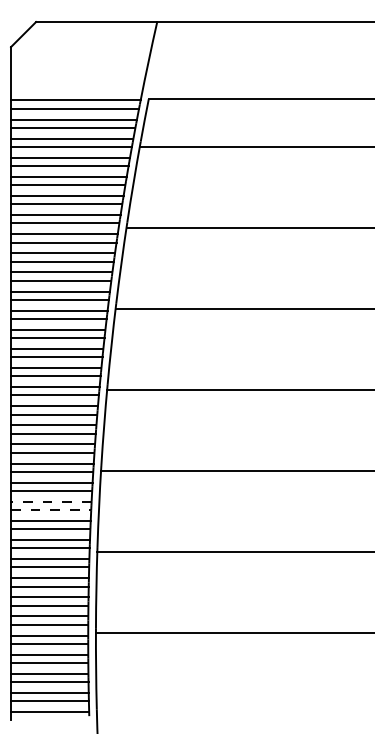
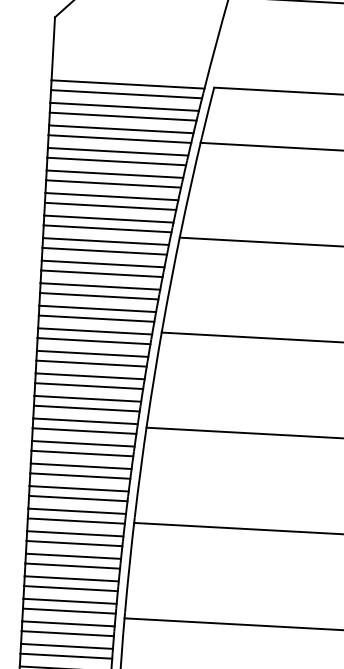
line: (50, 501) -> (72, 555), dashed -> solid
line: (51, 510) -> (73, 566), dashed -> solid

